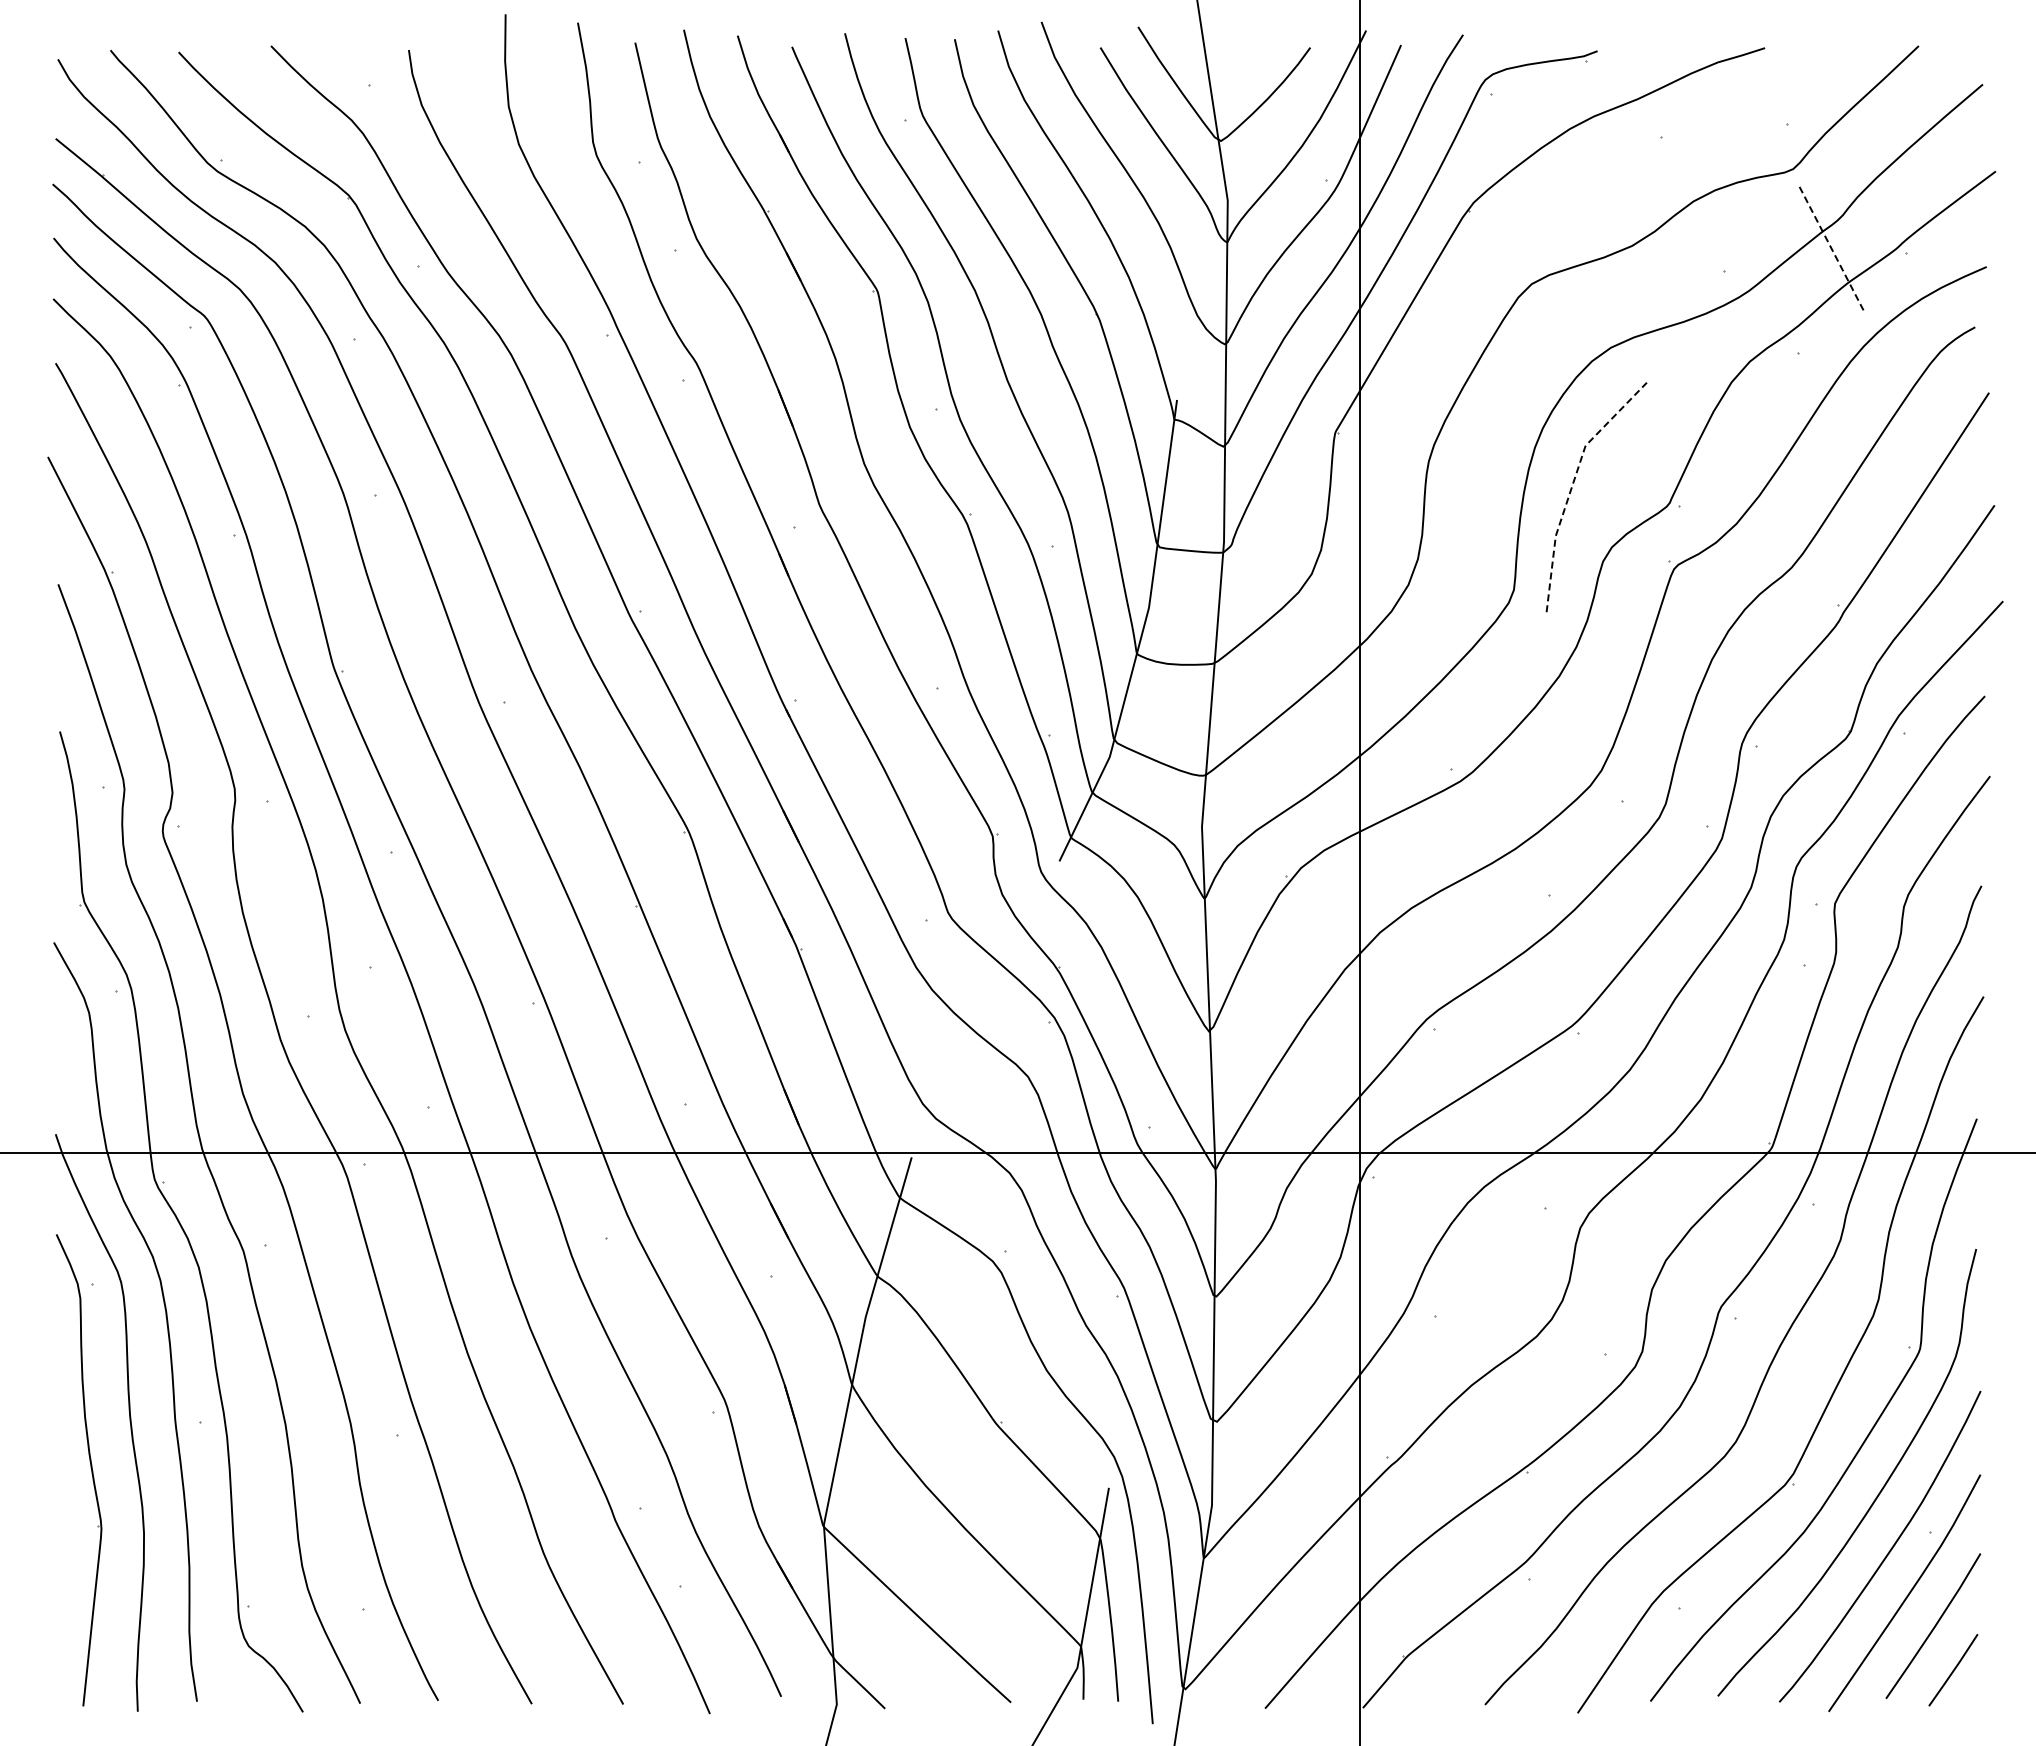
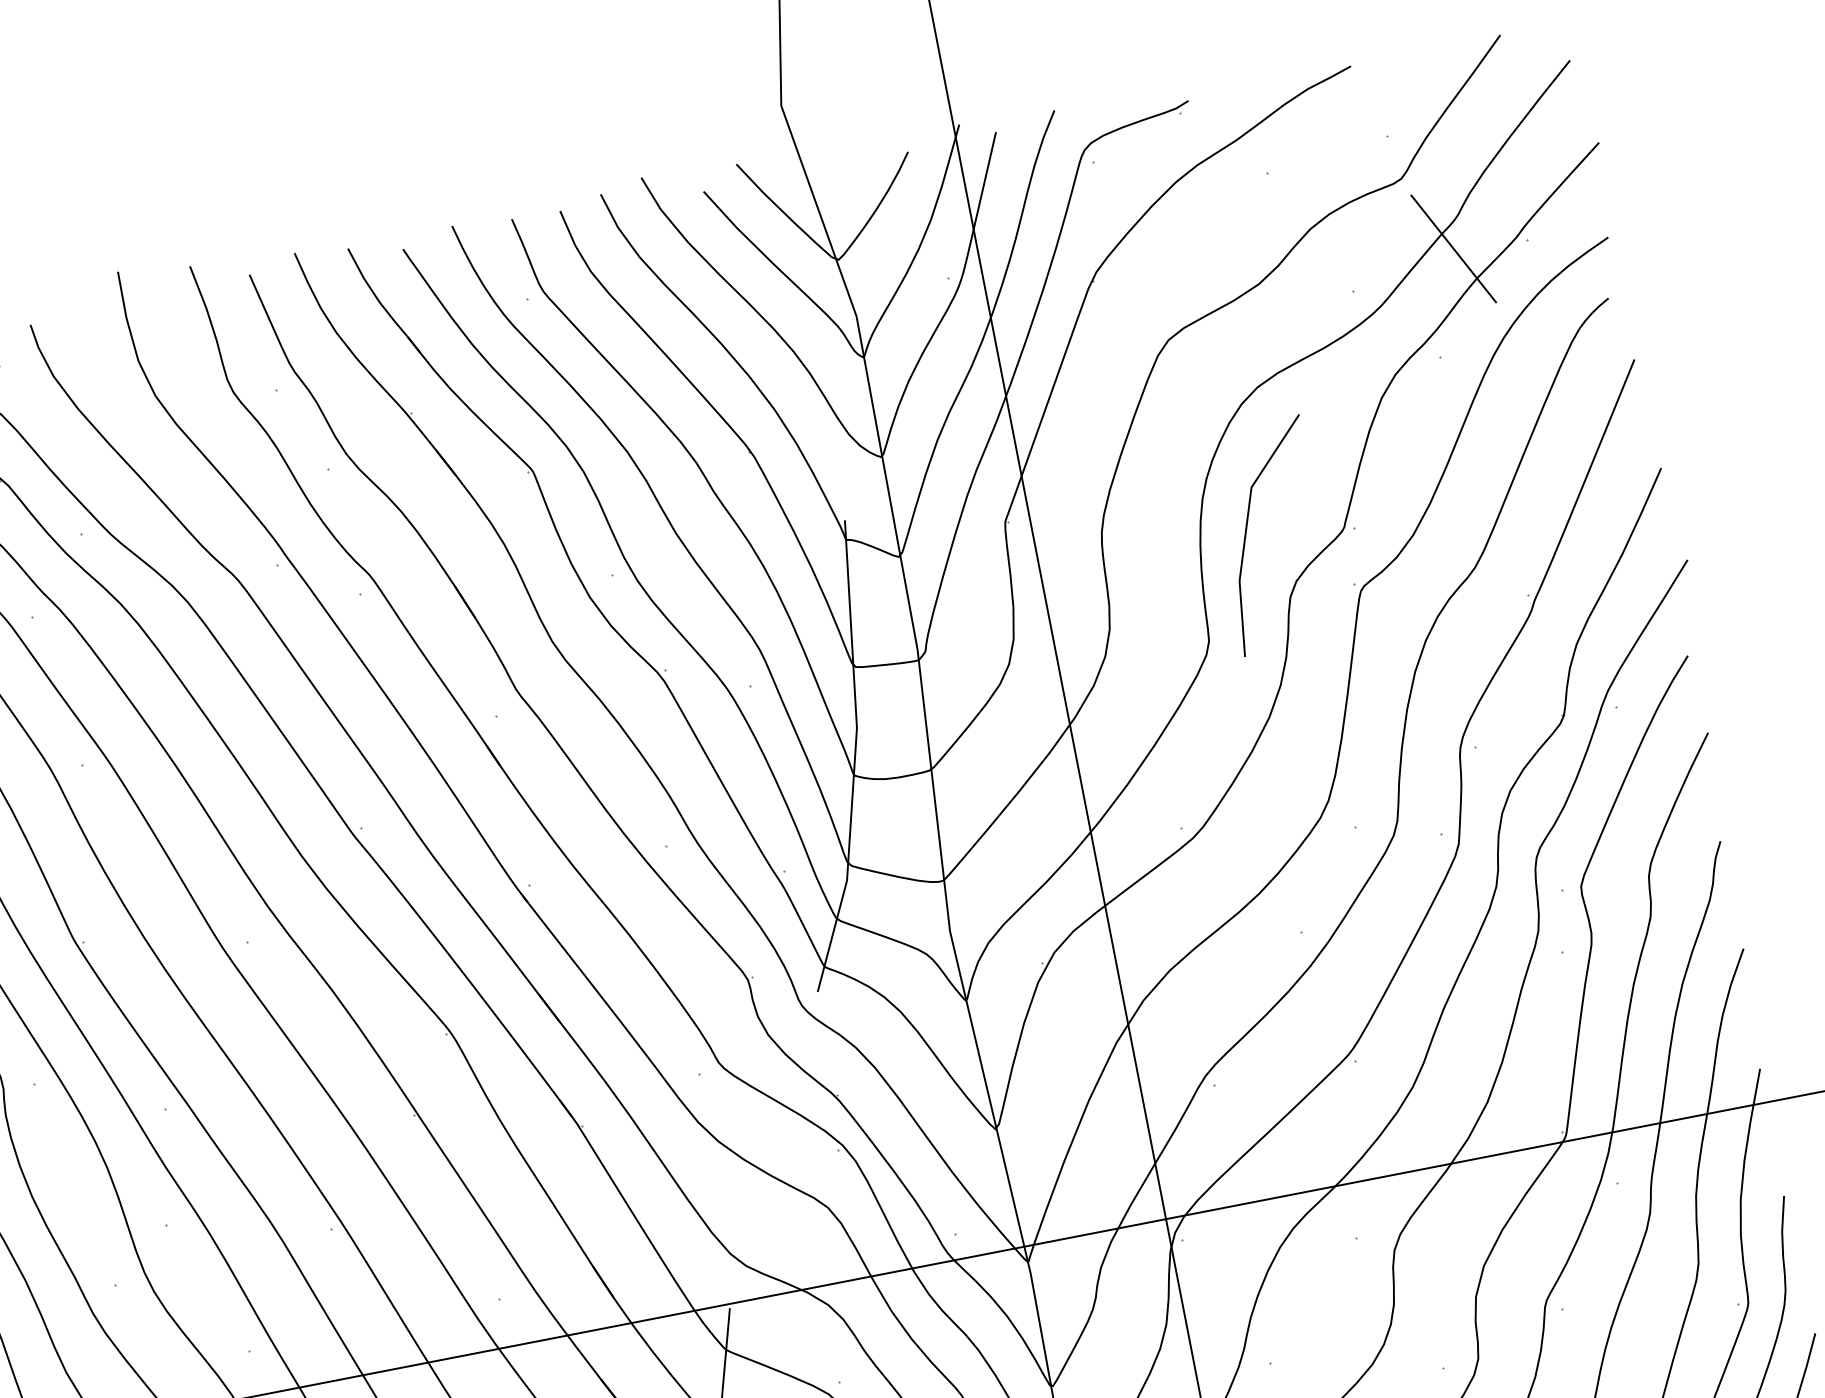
line: (1831, 248) -> (1453, 248), dashed -> solid
line: (1572, 485) -> (1246, 528), dashed -> solid

